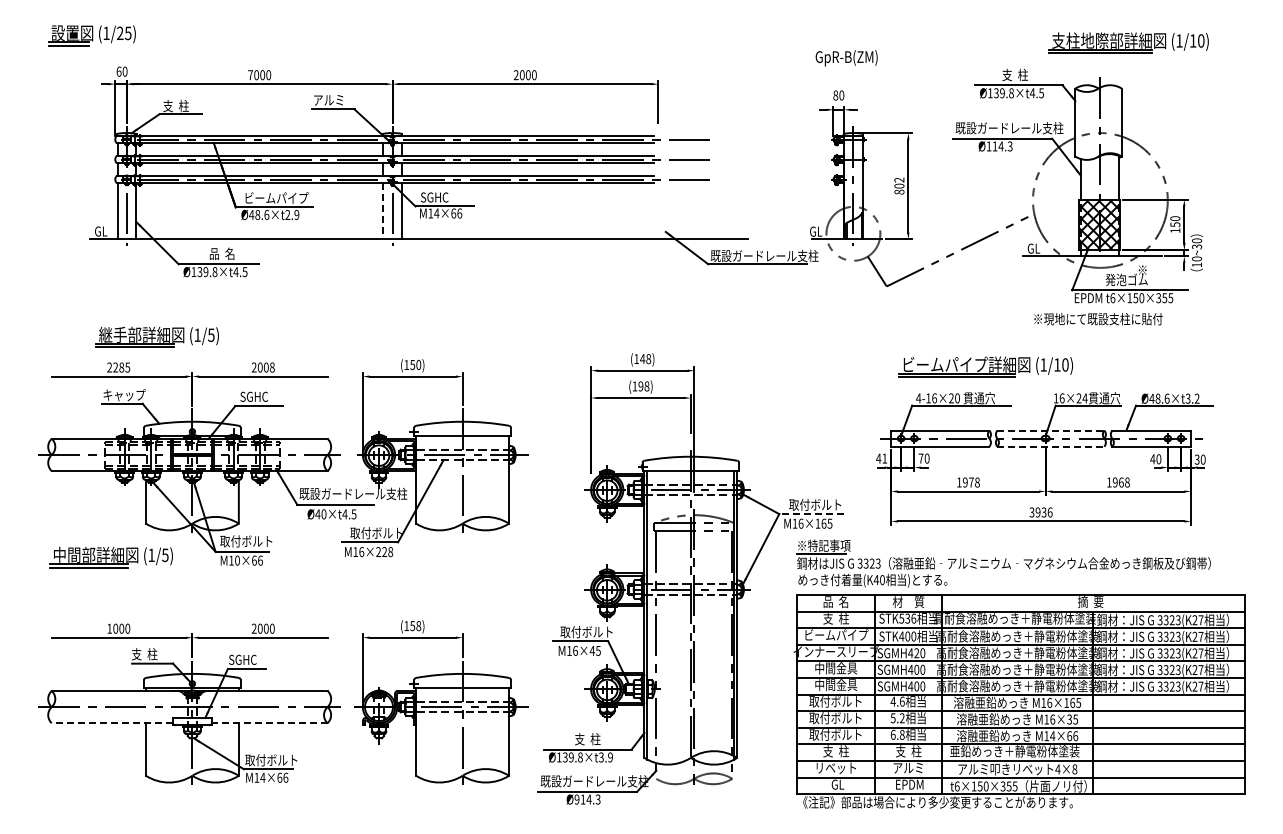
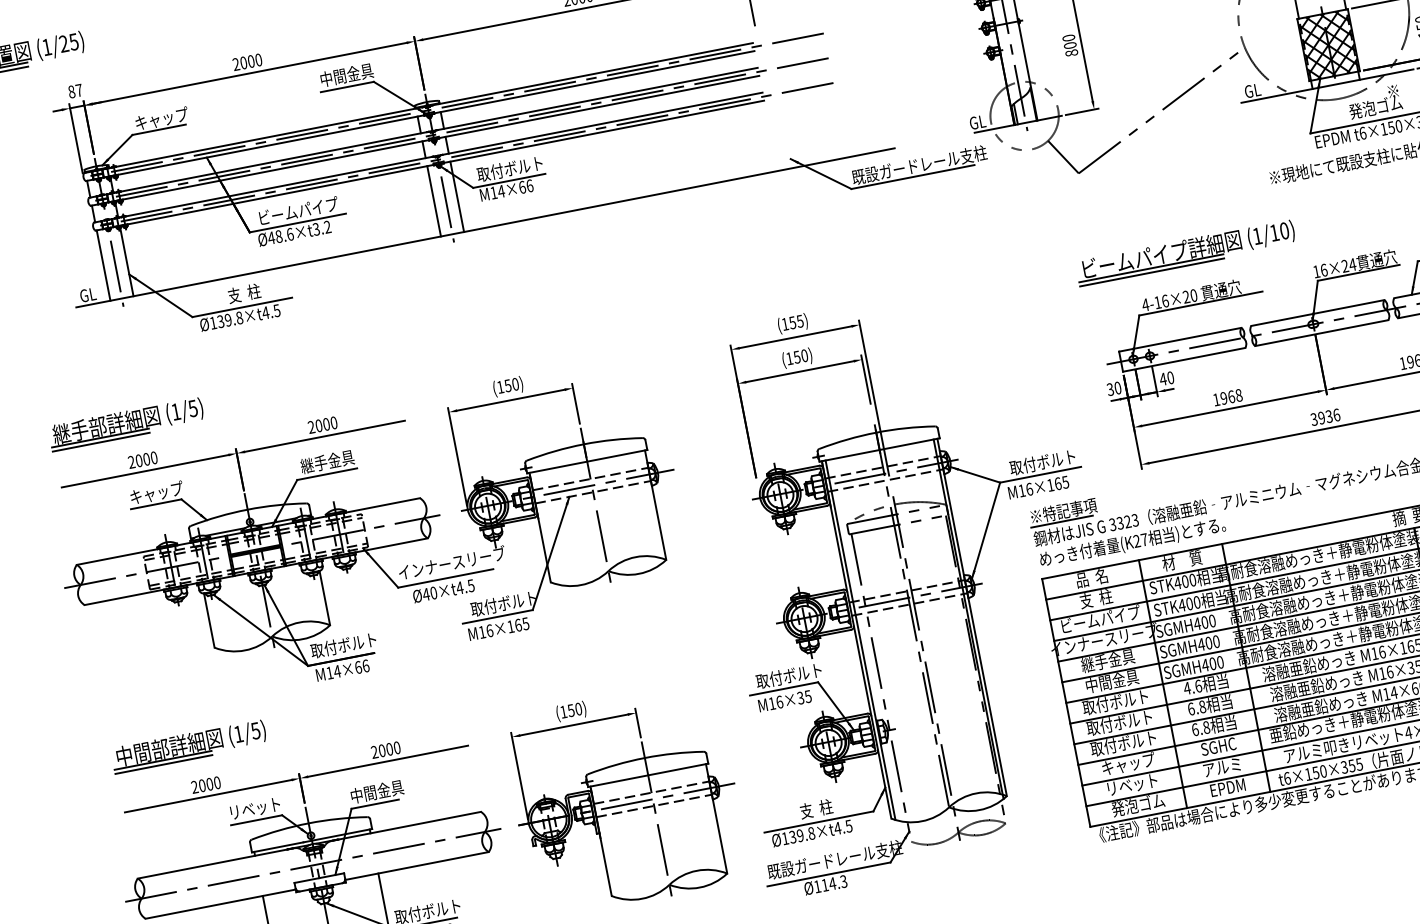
text: (121, 71) -> (74, 91), 60 -> 87
text: (250, 75) -> (236, 64), 7000 -> 2000
text: (334, 100) -> (346, 75), アルミ -> 中間金具
text: (184, 105) -> (161, 118), 支  柱 -> キャップ
text: (899, 179) -> (1068, 37), 802 -> 800
text: (446, 197) -> (509, 169), SGHC -> 取付ボルト
line: (383, 211) -> (434, 201), dashed -> solid
text: (292, 215) -> (322, 228), Ø48.6×t2.9 -> Ø48.6×t3.2
text: (222, 253) -> (244, 293), 品  名 -> 支  柱
part: (156, 336) -> (125, 423), moved
text: (645, 359) -> (796, 322), (148) -> (155)
part: (985, 366) -> (1185, 252), moved
text: (121, 367) -> (146, 459), 2285 -> 2000
text: (272, 367) -> (334, 422), 2008 -> 2000
text: (643, 386) -> (800, 356), (198) -> (150)
text: (261, 396) -> (327, 461), SGHC -> 継手金具
line: (1051, 430) -> (1318, 312), dashed -> solid
line: (1051, 446) -> (1322, 332), dashed -> solid
text: (881, 458) -> (1113, 388), 41 -> 30
text: (920, 458) -> (1162, 379), 70 -> 40
text: (971, 482) -> (1231, 396), 1978 -> 1968
text: (353, 493) -> (465, 559), 既設ガードレール支柱 -> インナースリーブ
line: (811, 514) -> (1040, 475), dashed -> solid
text: (384, 551) -> (518, 624), M16×228 -> M16×165
part: (110, 557) -> (188, 746), moved
text: (237, 560) -> (337, 671), M10×66 -> M14×66
text: (878, 580) -> (1139, 541), (K40 -> (K27
text: (907, 618) -> (1184, 581), STK536 -> STK400
text: (418, 626) -> (578, 709), (158) -> (150)
text: (109, 628) -> (194, 786), 1000 -> 2000
text: (592, 650) -> (800, 697), M16×45 -> M16×35
text: (916, 653) -> (1204, 622), SGMH420 -> SGMH400
text: (152, 654) -> (254, 808), 支  柱 -> リベット
text: (250, 659) -> (377, 791), SGHC -> 中間金具
text: (824, 668) -> (1093, 663), 中間金具 -> 継手金具
text: (897, 718) -> (1196, 708), 5.2 -> 6.8
line: (111, 723) -> (219, 904), dashed -> solid
line: (269, 723) -> (416, 866), dashed -> solid
text: (836, 751) -> (1128, 764), 支  柱 -> キャップ
text: (908, 751) -> (1218, 746), 支  柱 -> SGHC
text: (605, 757) -> (842, 827), Ø139.8×t3.9 -> Ø139.8×t4.5
text: (837, 784) -> (1137, 804), GL -> 発泡ゴム
text: (576, 799) -> (816, 886), Ø914.3 -> Ø114.3

